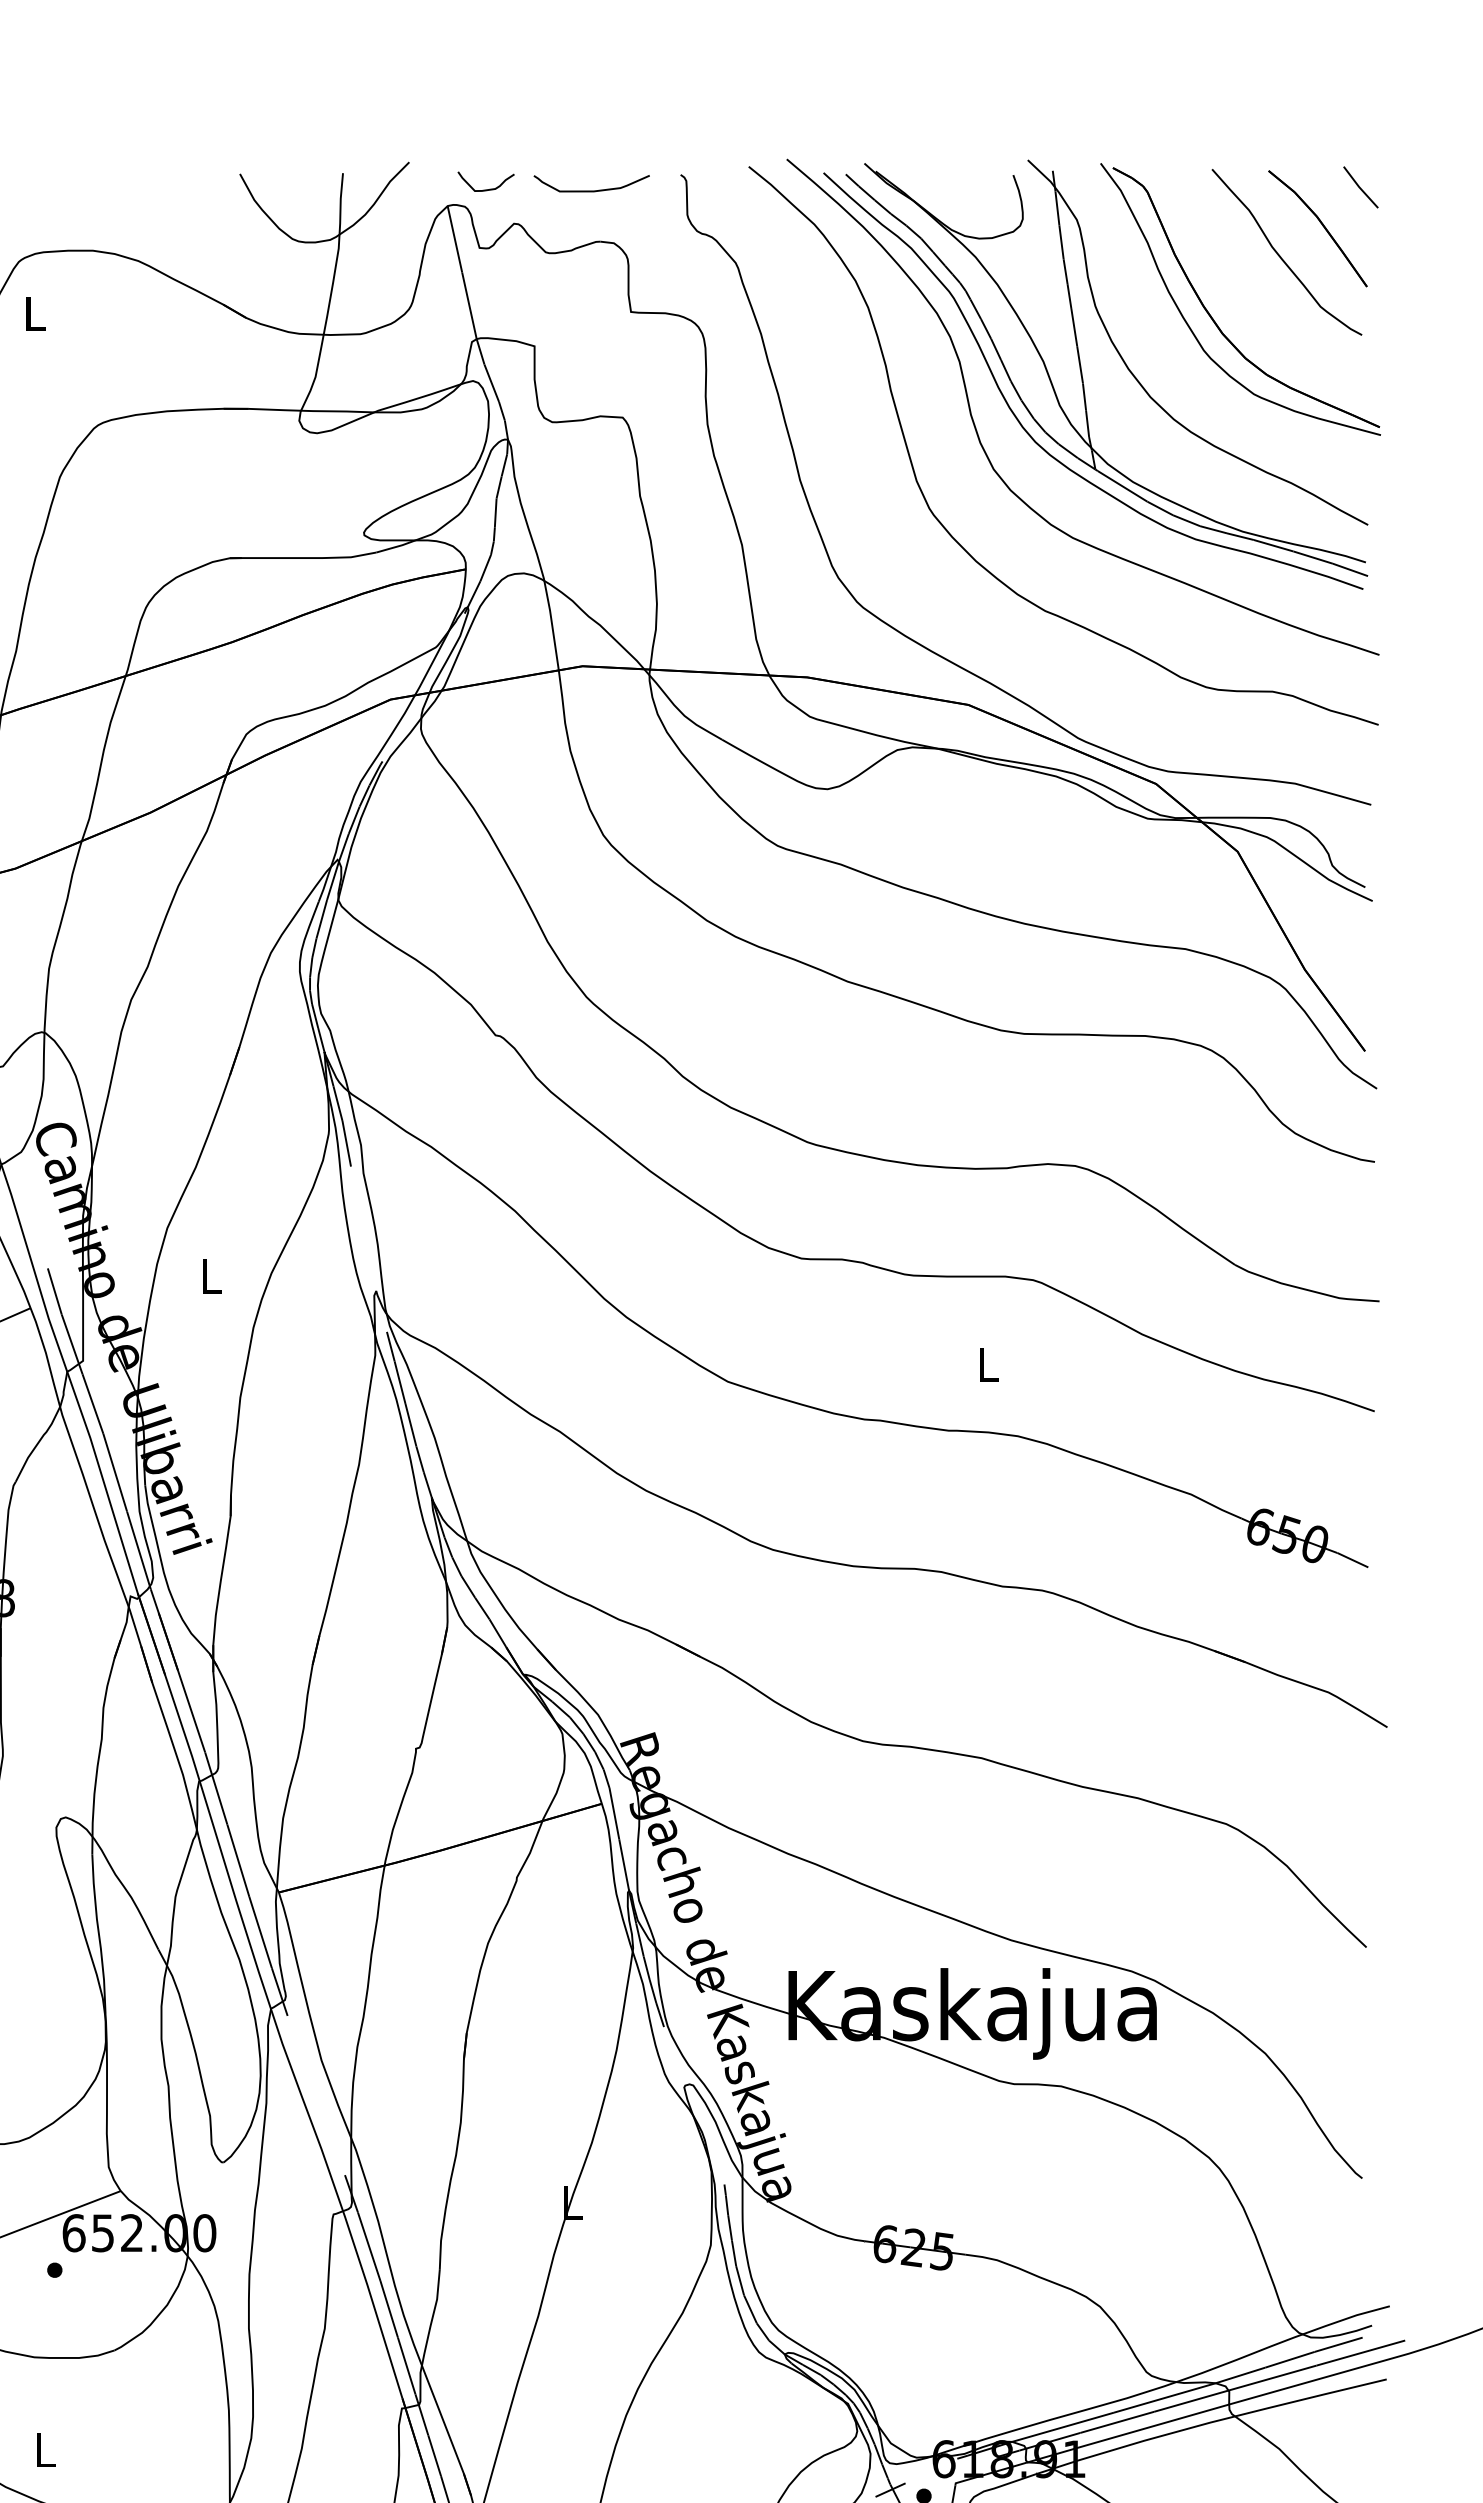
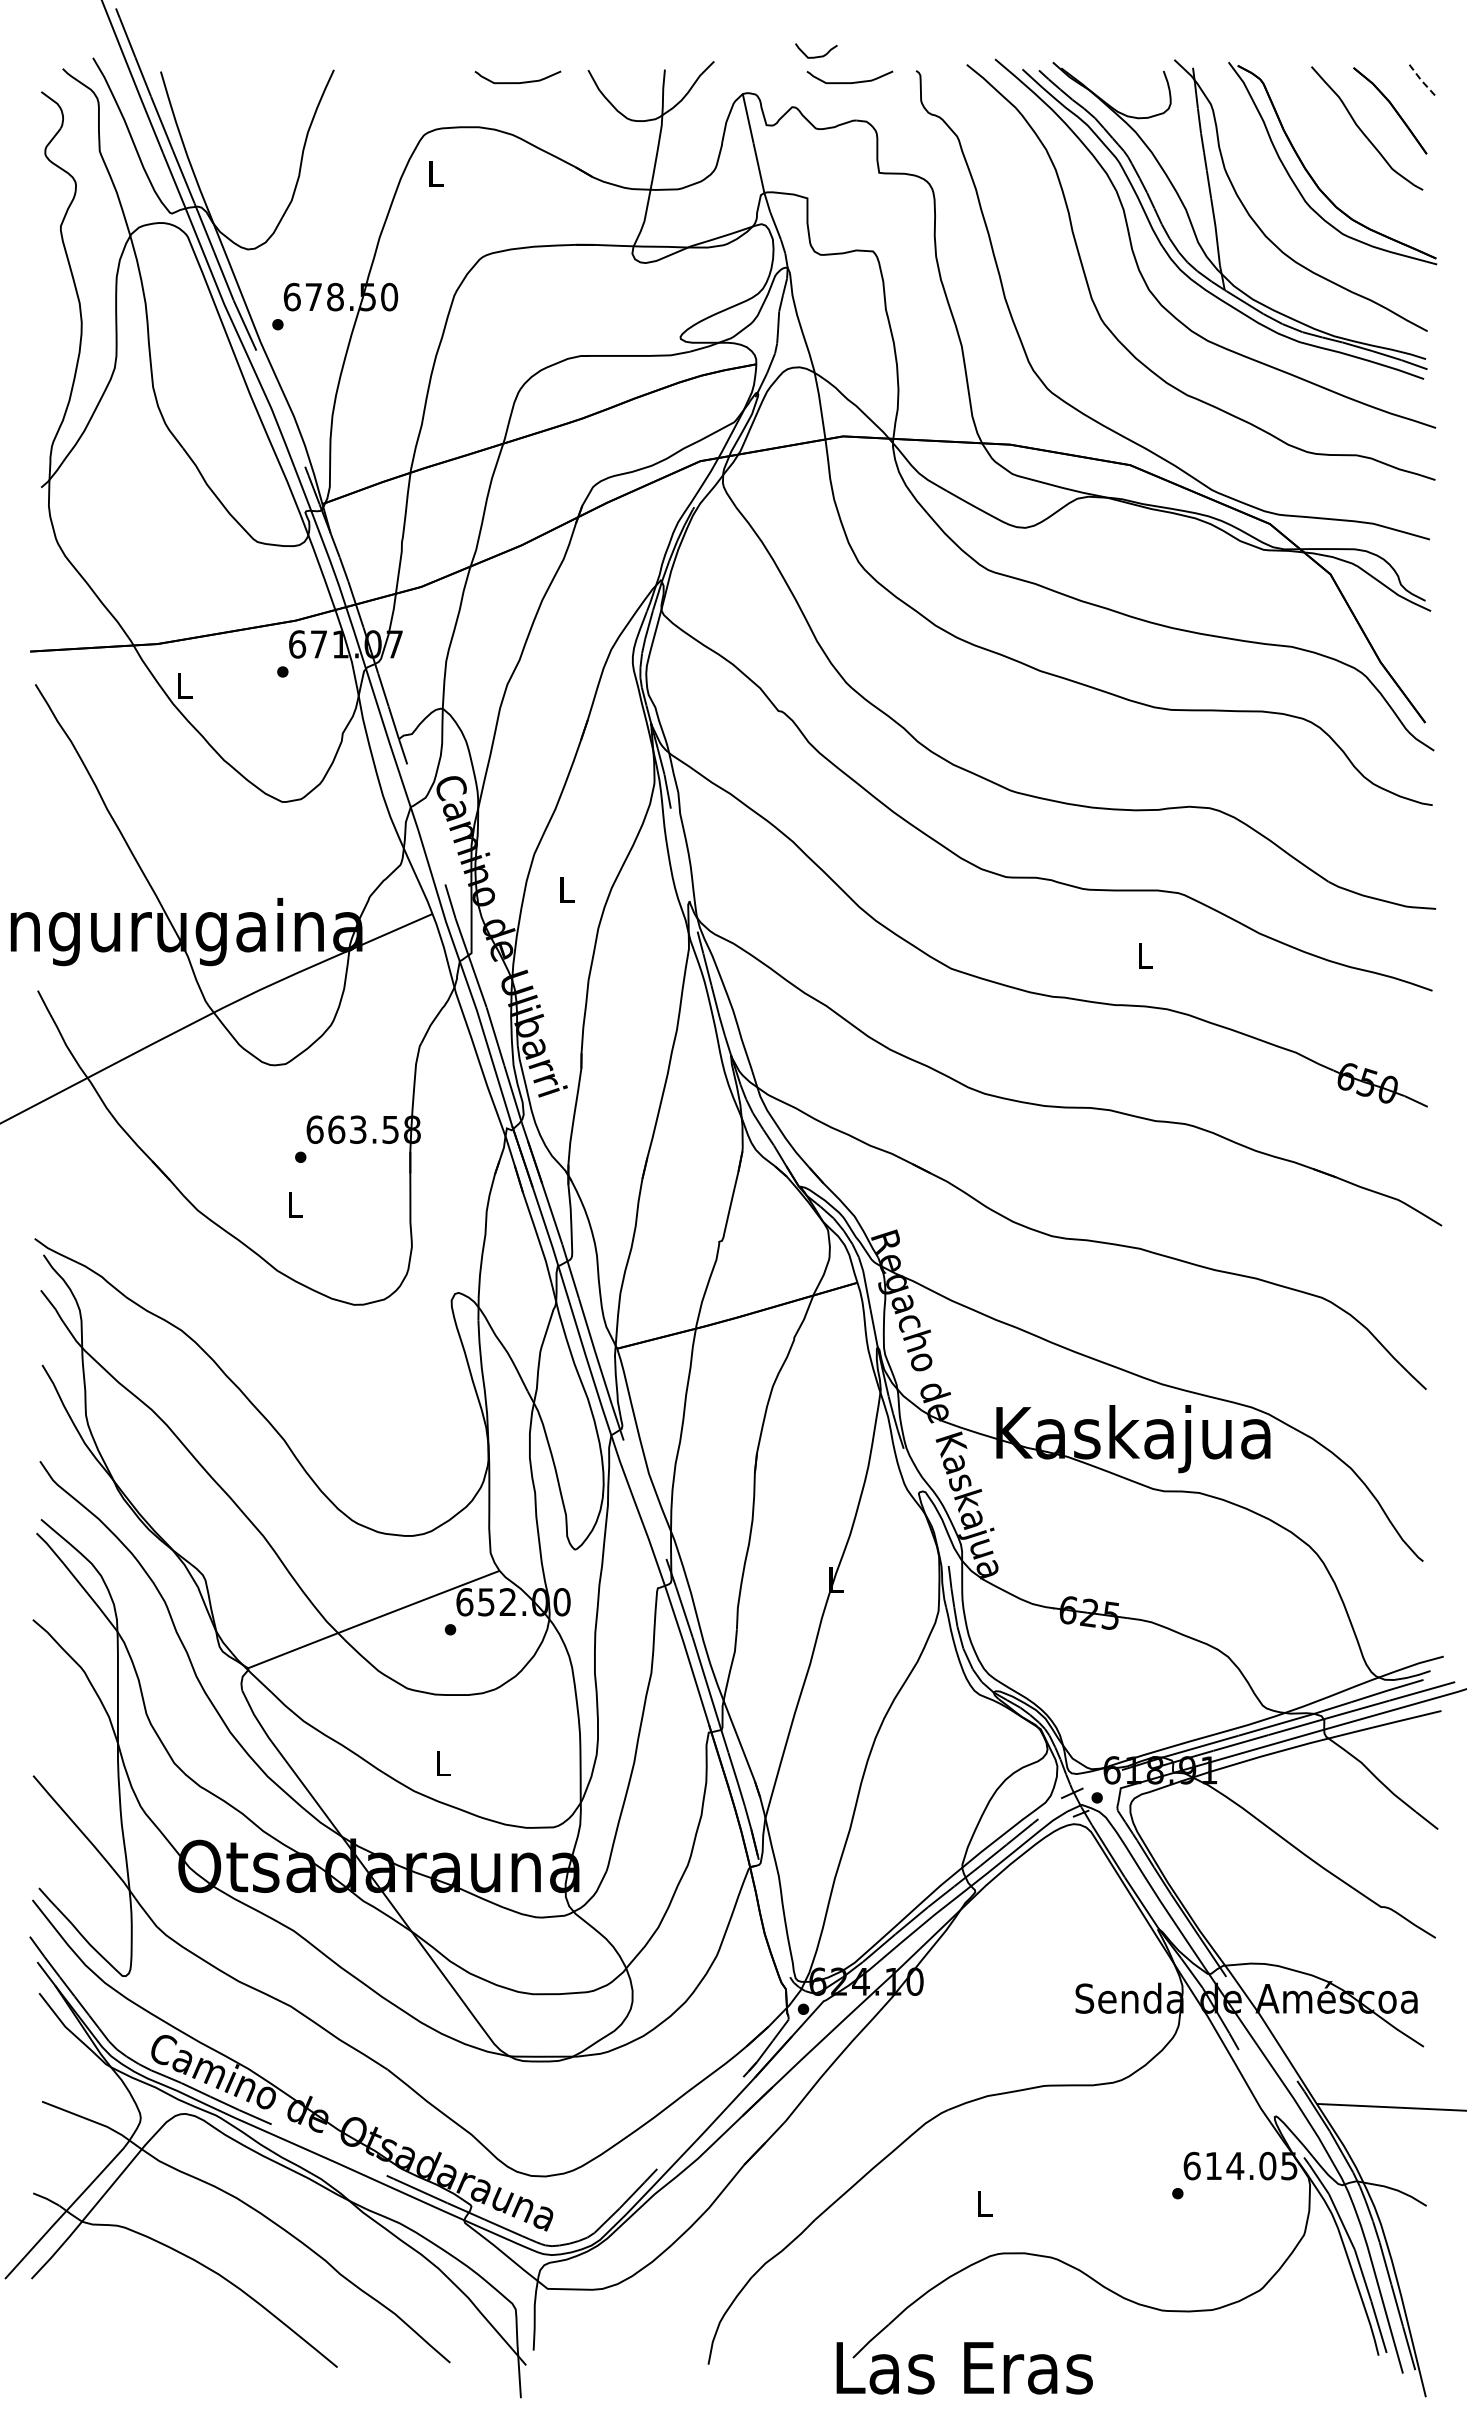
line: (1359, 187) -> (1421, 80), solid -> dashed
curve: (486, 189) -> (816, 56), moved
curve: (144, 190) -> (517, 82), added

